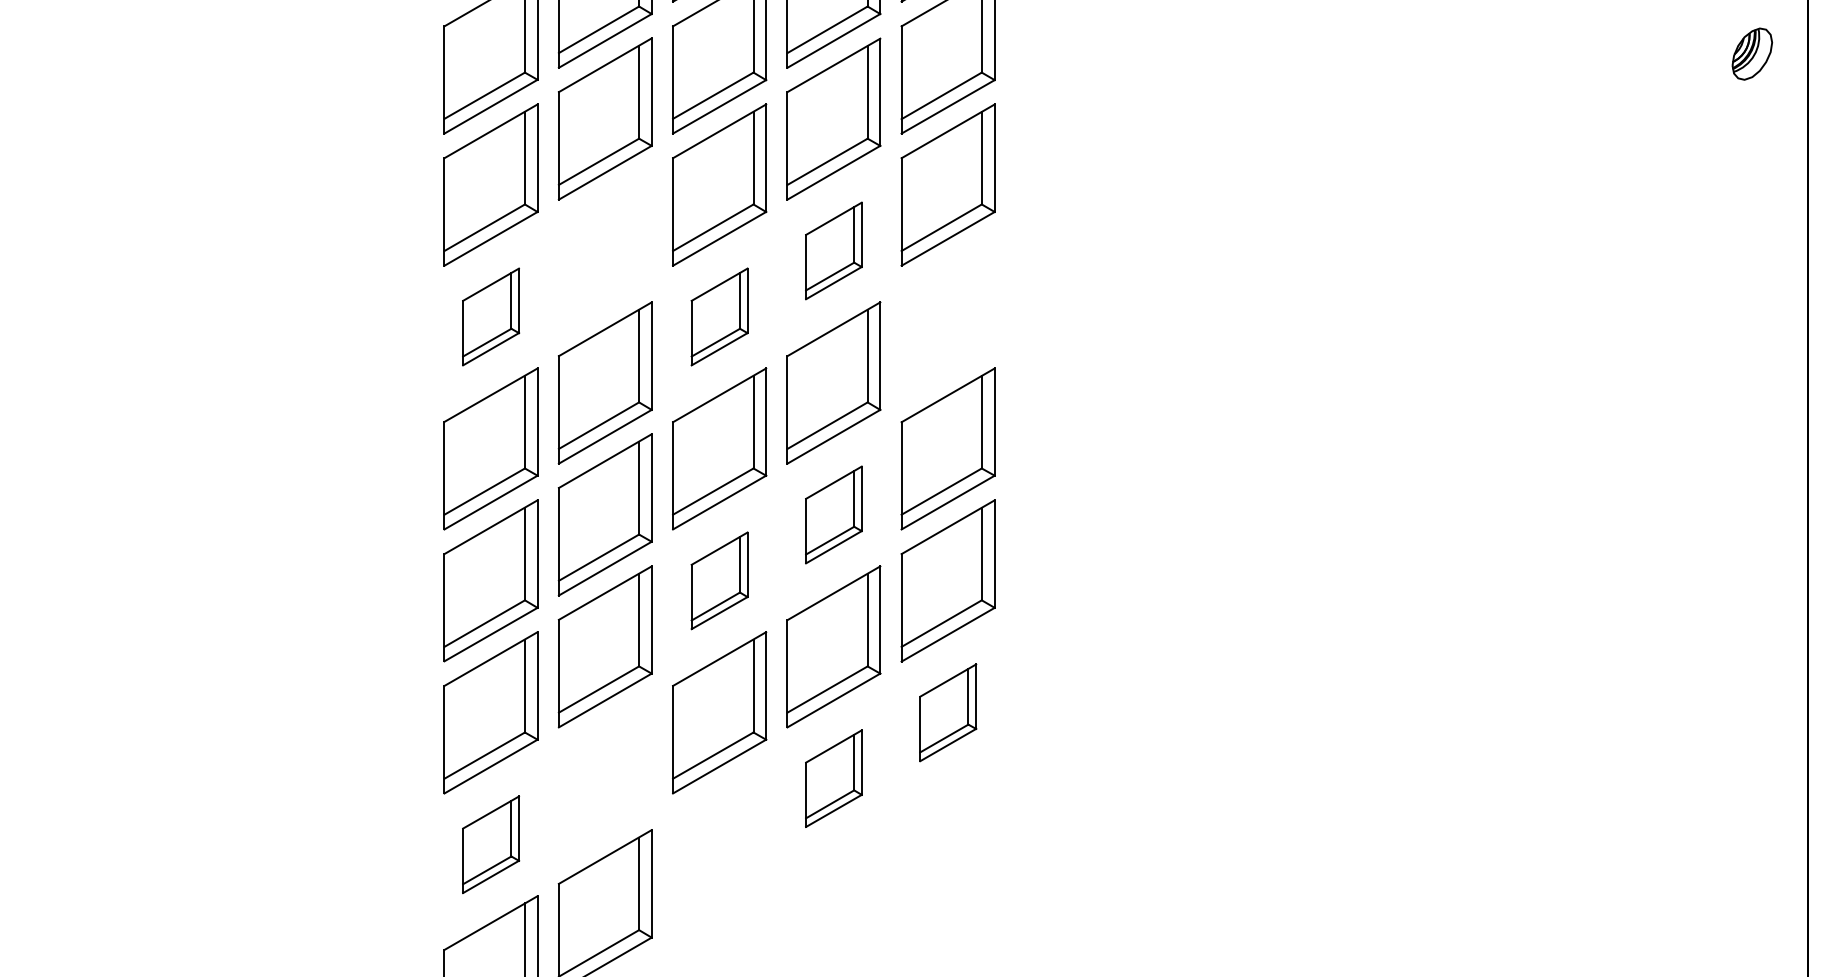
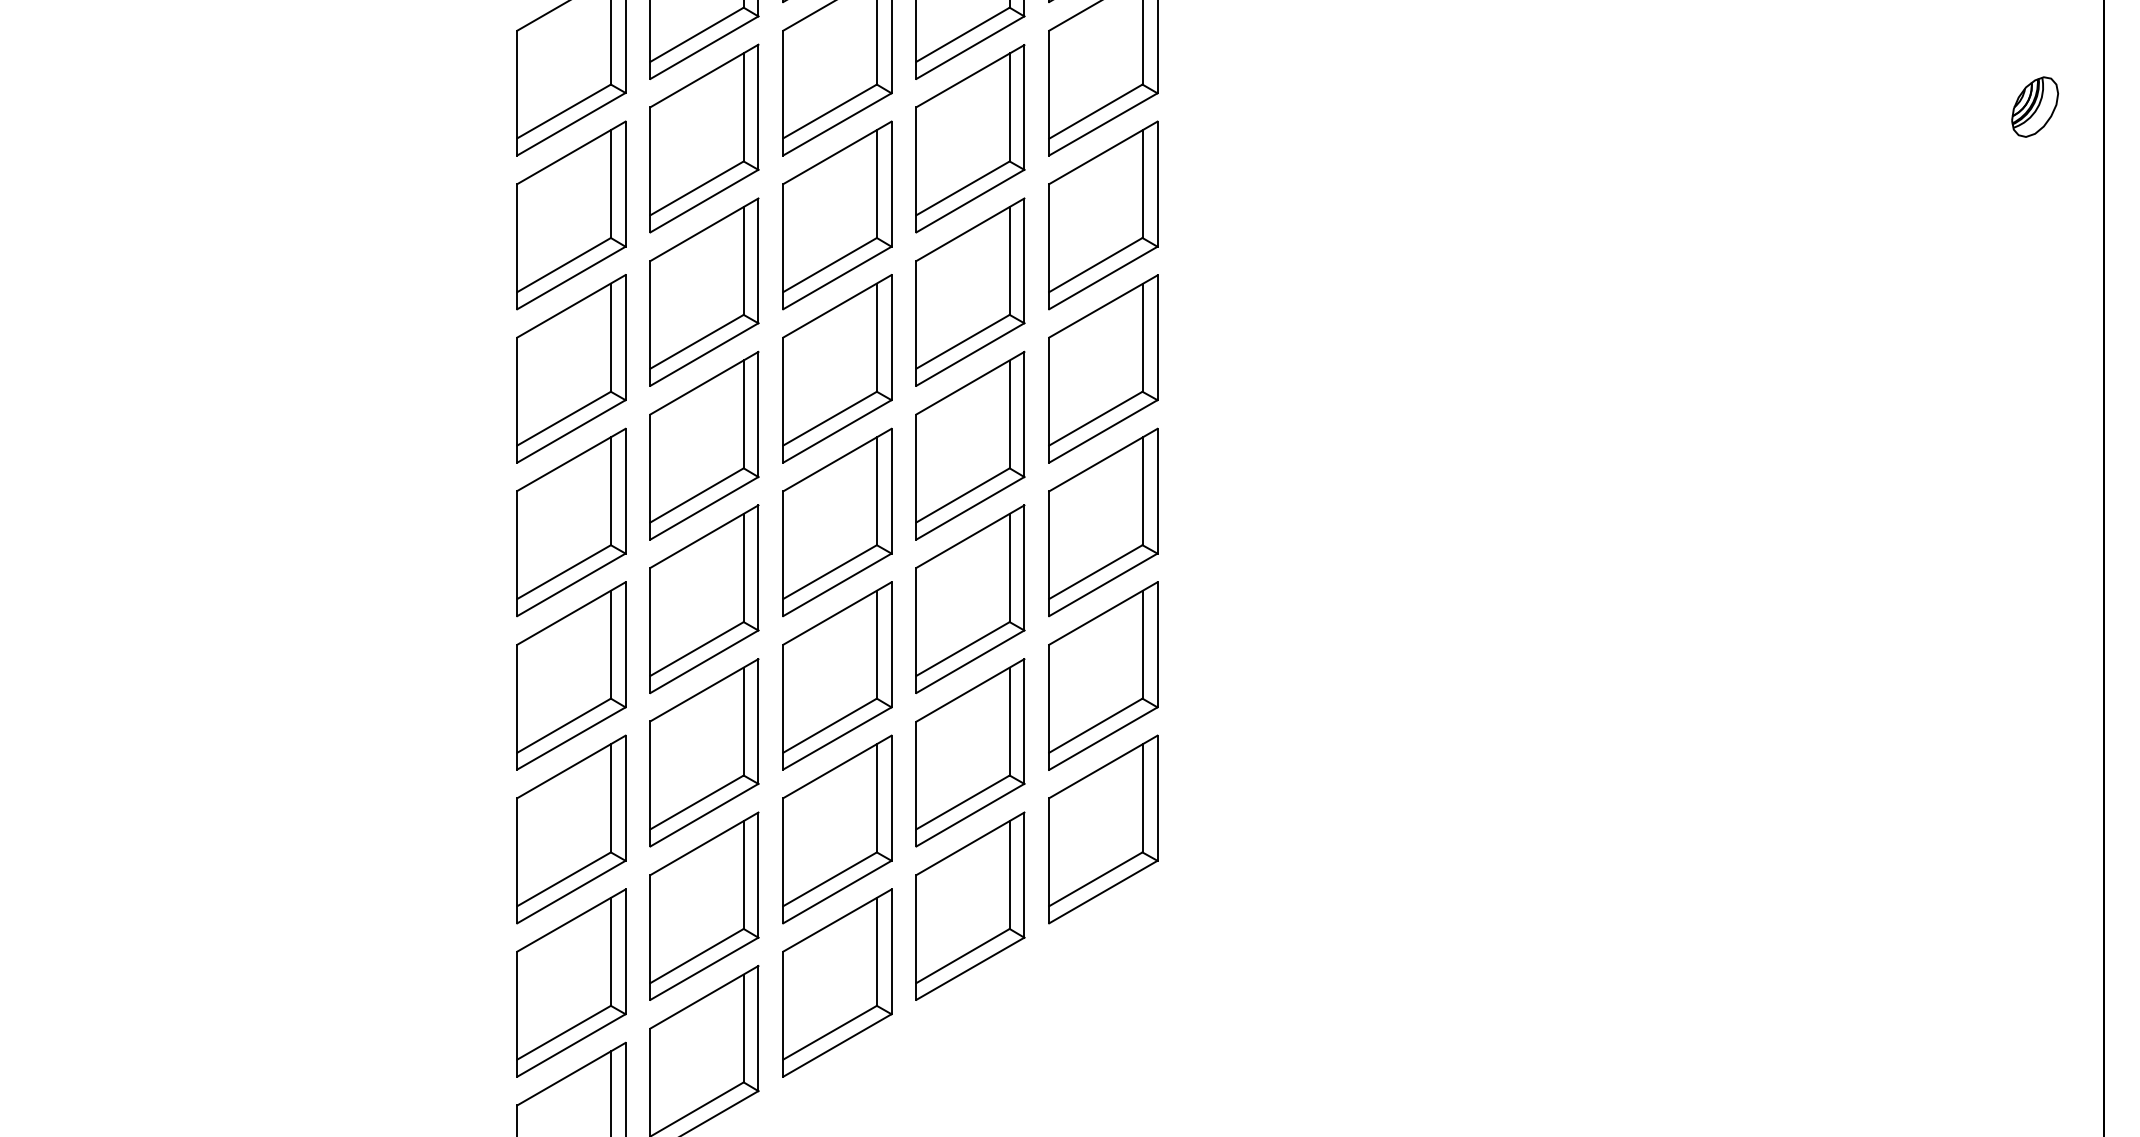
part: (1752, 53) -> (2035, 106), moved
part: (605, 250) -> (704, 291), added
part: (833, 250) -> (970, 291), size x1.67
part: (491, 316) -> (571, 368), size x1.67
part: (719, 316) -> (837, 368), size x1.67
part: (948, 316) -> (1103, 368), added
part: (833, 515) -> (970, 599), size x1.67
part: (719, 580) -> (837, 675), size x1.67
part: (948, 712) -> (1103, 829), size x1.67
part: (605, 778) -> (704, 905), added
part: (833, 778) -> (970, 905), size x1.67
part: (491, 844) -> (571, 982), size x1.67
part: (719, 844) -> (837, 982), added

